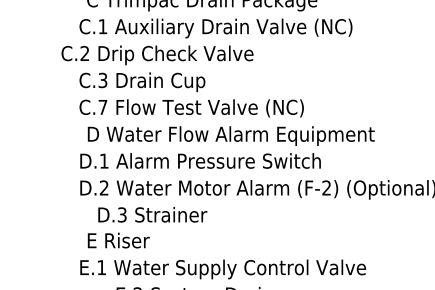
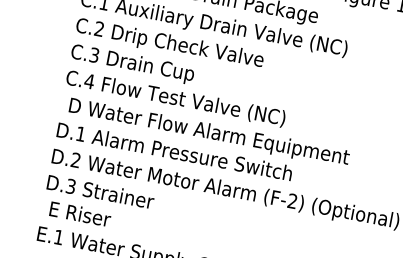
text: (157, 55) -> (169, 44), moved
text: (102, 107) -> (89, 81), C.7 -> C.4
text: (152, 214) -> (100, 191), moved

